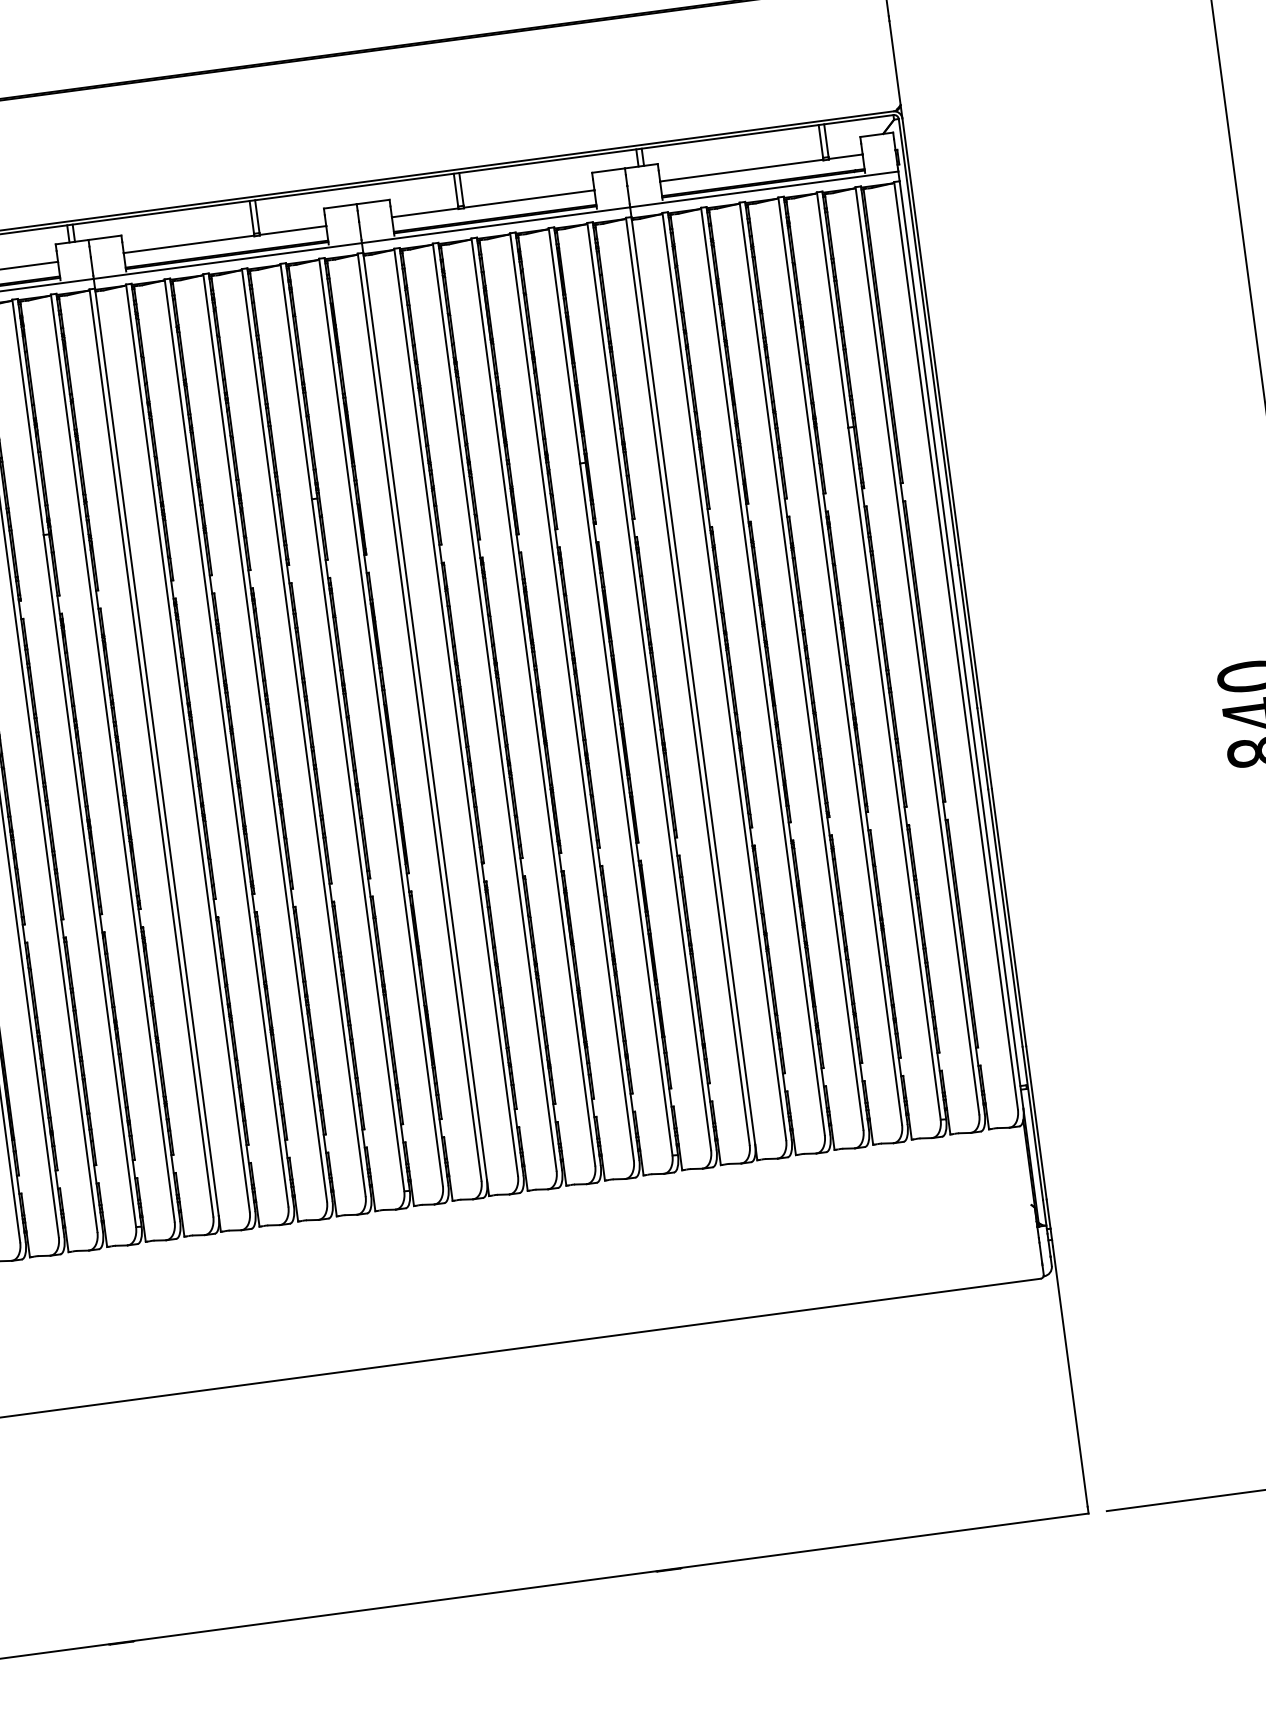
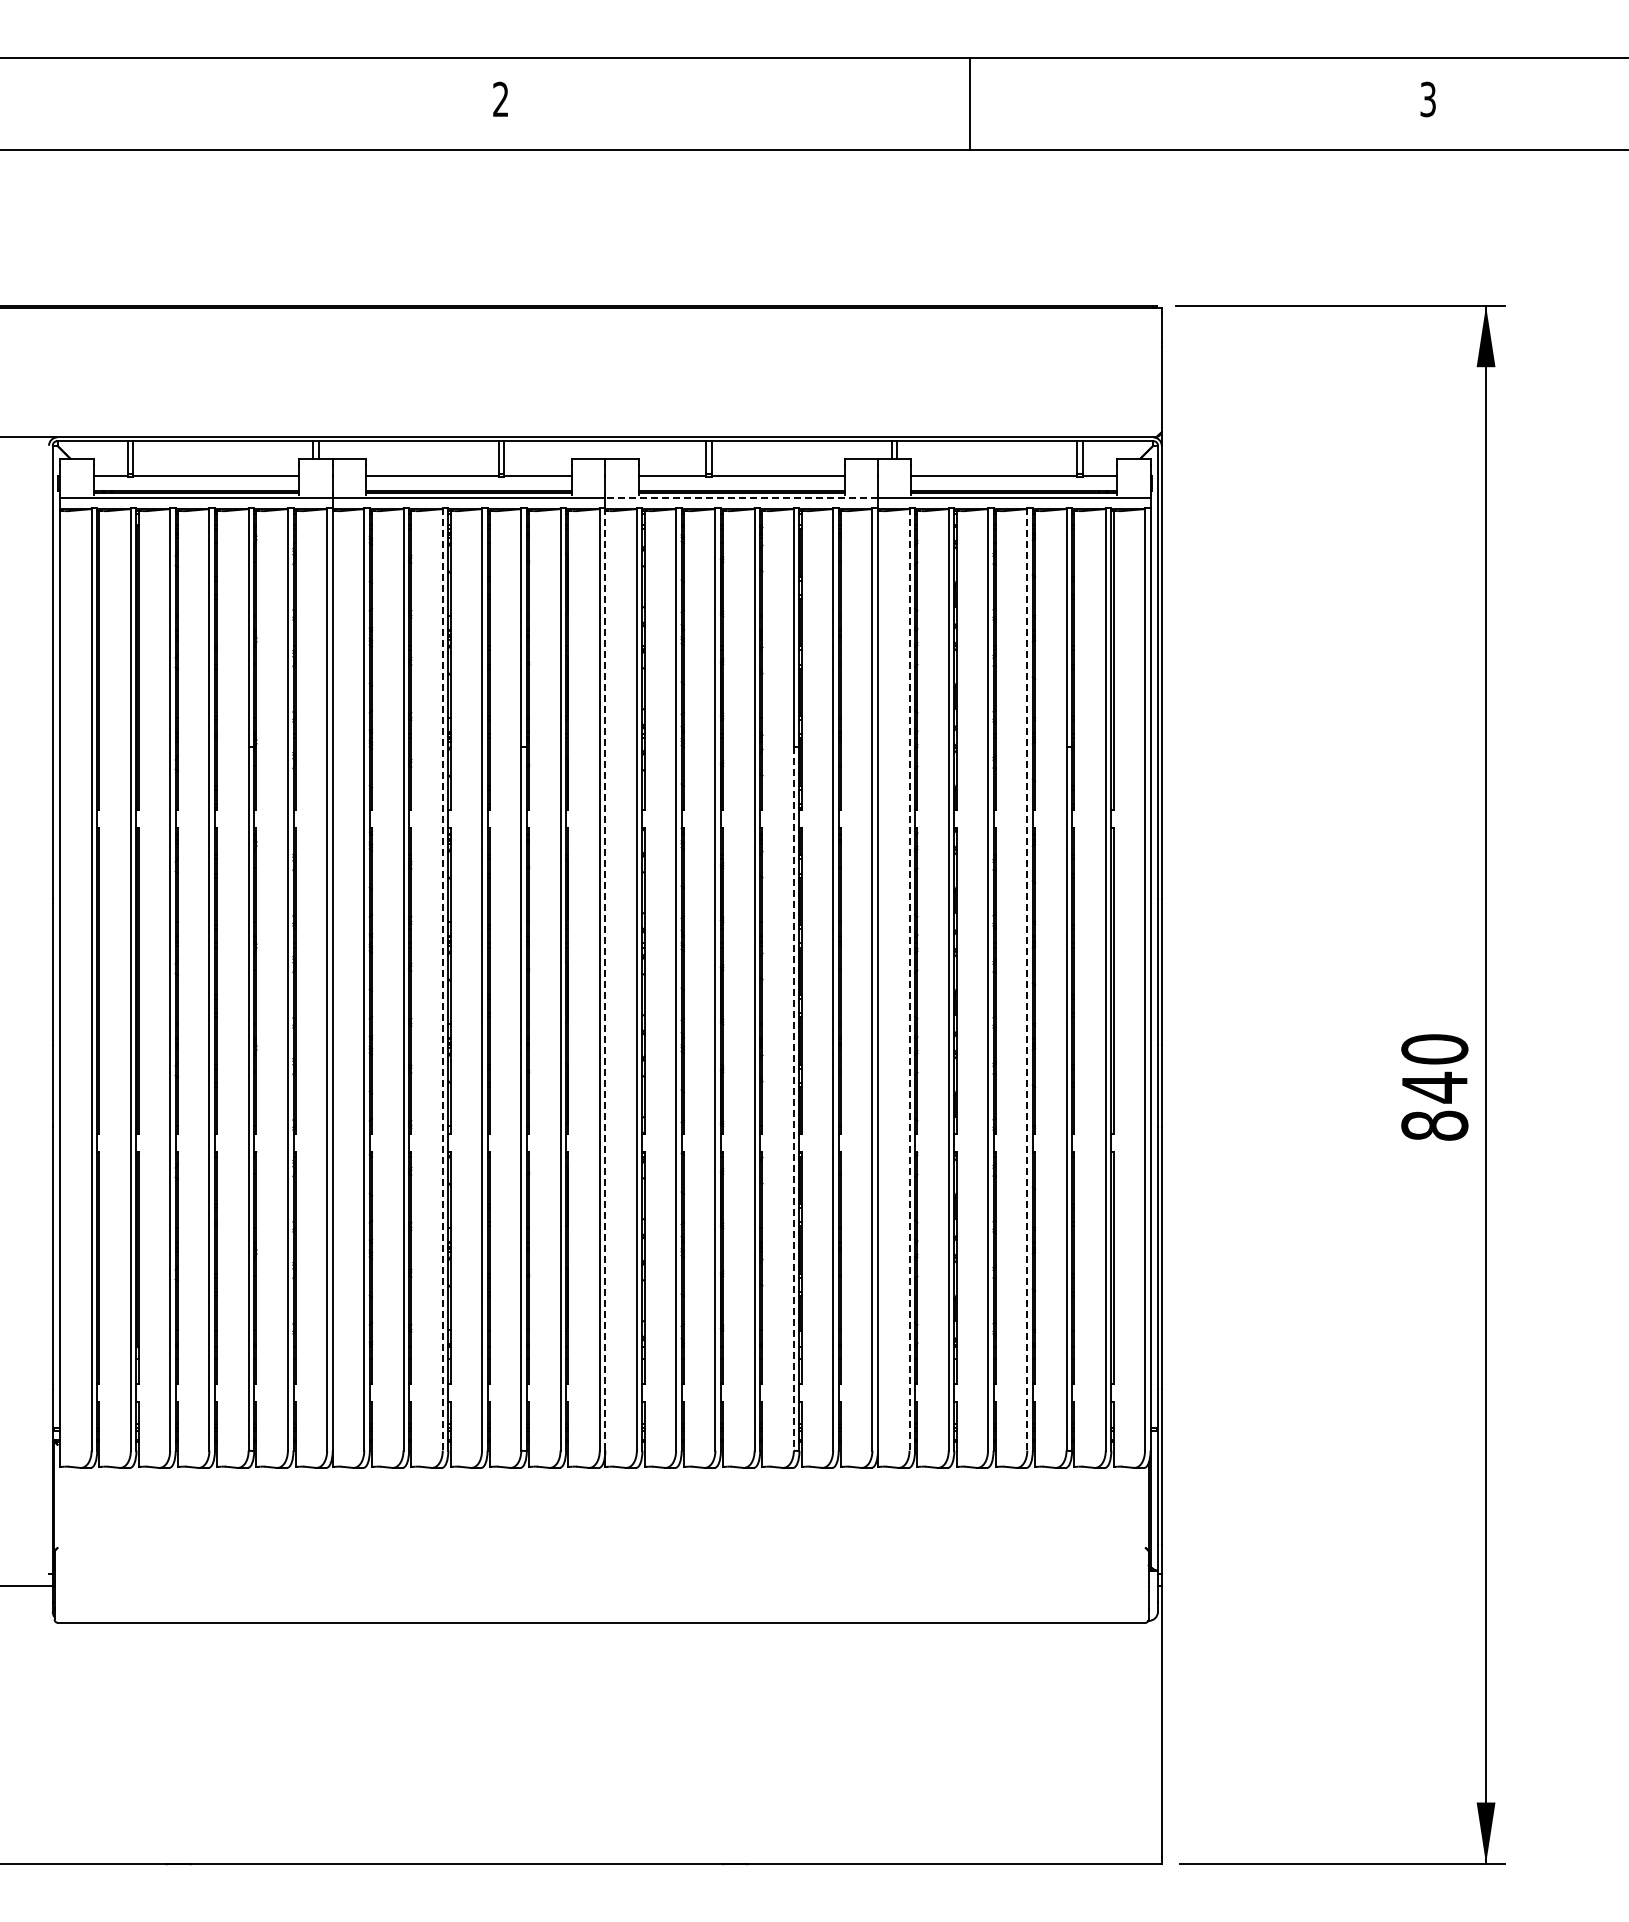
line: (495, 225) -> (741, 498), solid -> dashed
line: (840, 661) -> (1027, 979), solid -> dashed
line: (724, 676) -> (909, 979), solid -> dashed
line: (425, 716) -> (605, 979), solid -> dashed
line: (264, 738) -> (442, 979), solid -> dashed
line: (625, 809) -> (793, 1098), solid -> dashed

